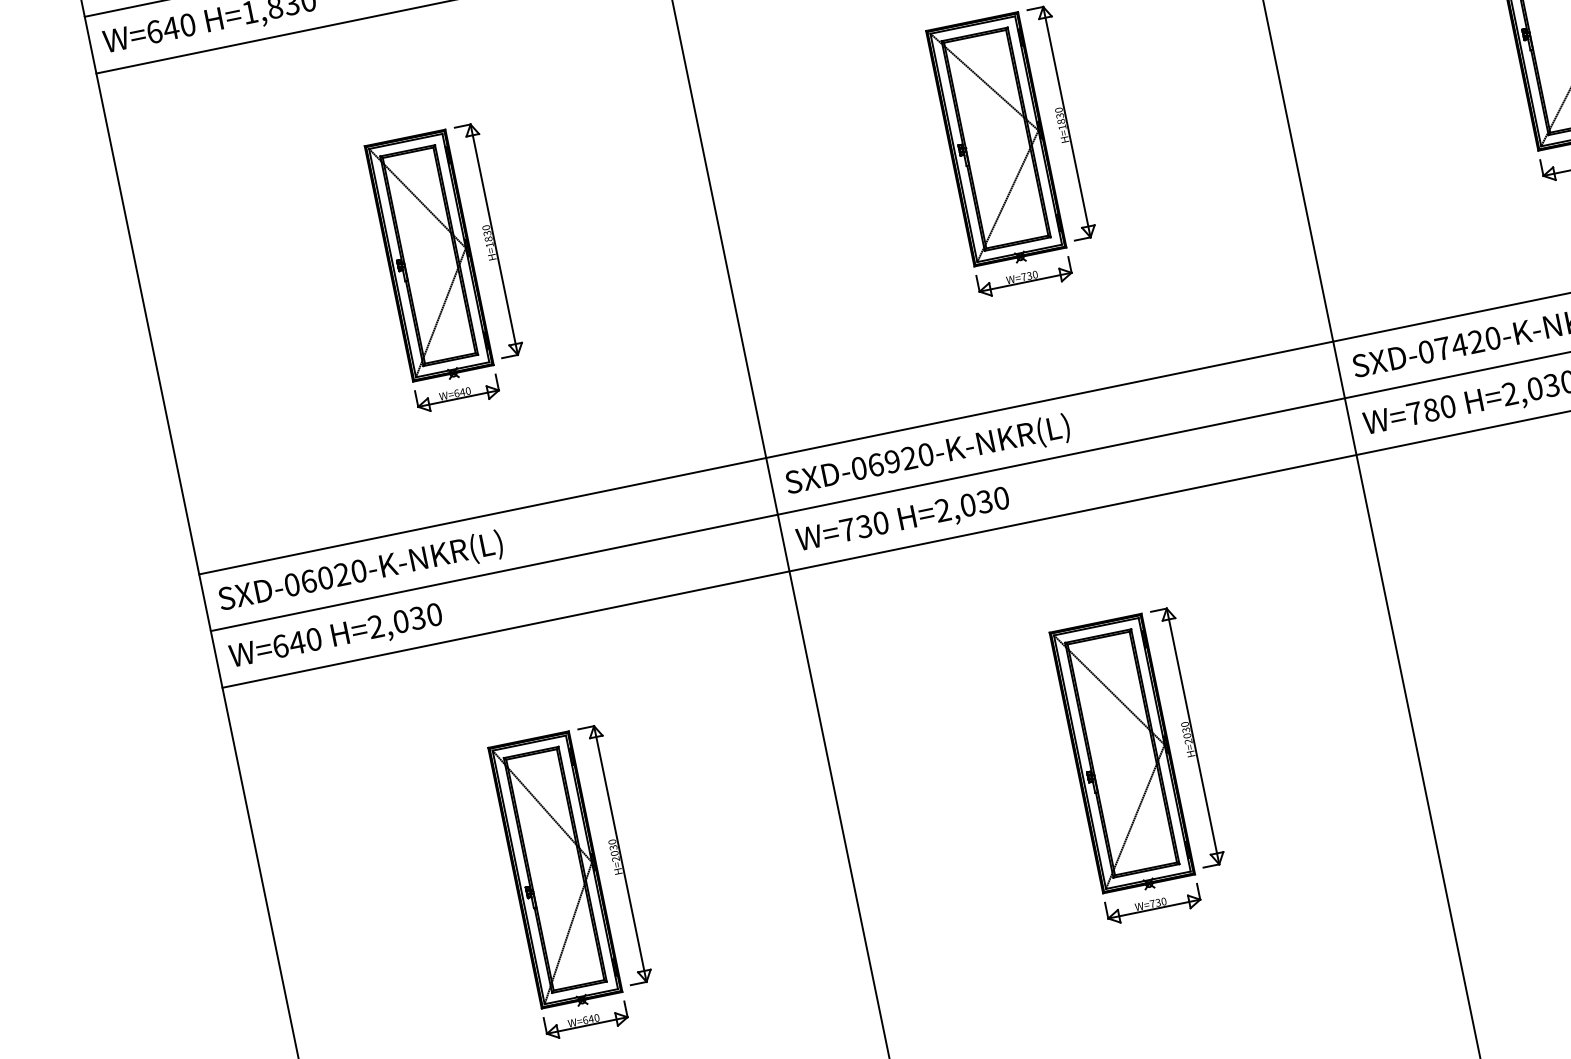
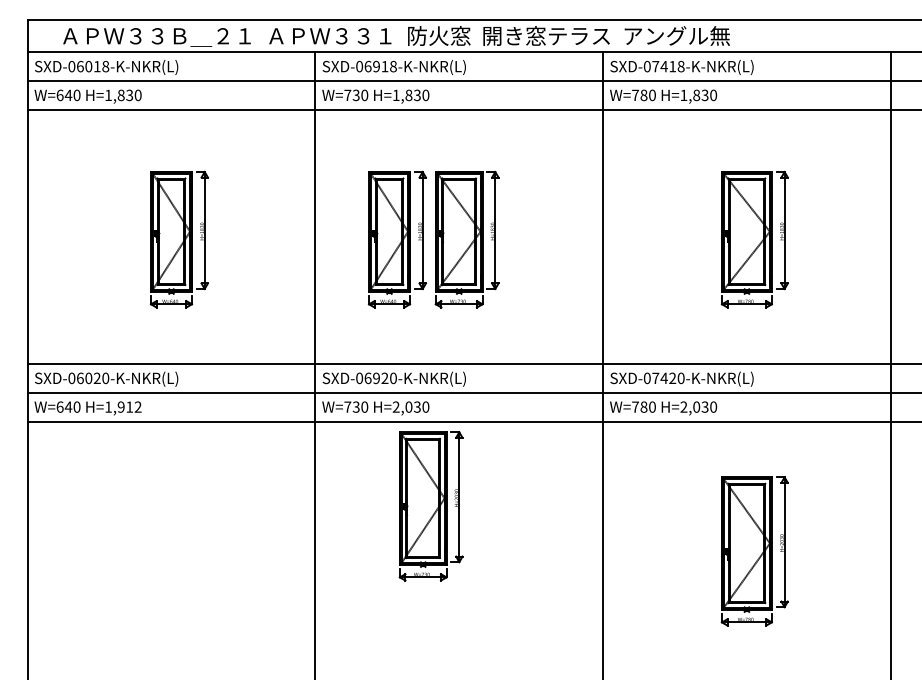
part: (875, 179) -> (396, 239), added
text: (405, 619) -> (123, 406), H=2,030 -> H=1,912
part: (1139, 766) -> (430, 506), moved
part: (572, 882) -> (178, 551), removed

